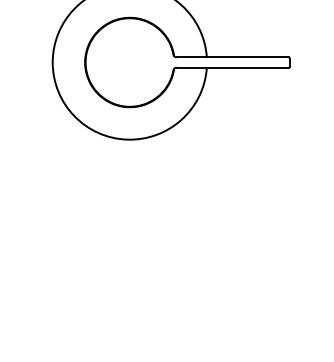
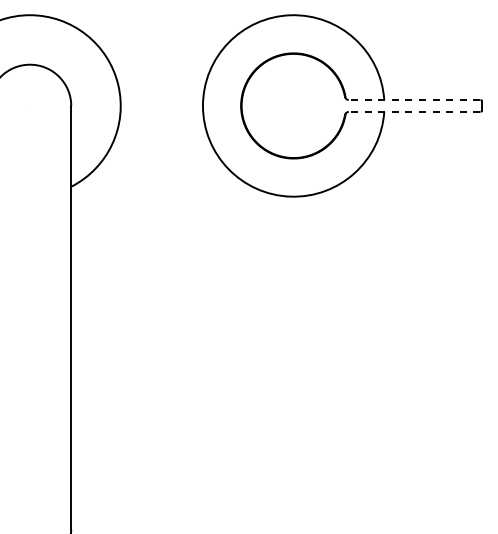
line: (232, 57) -> (414, 99), solid -> dashed
line: (232, 67) -> (414, 111), solid -> dashed

